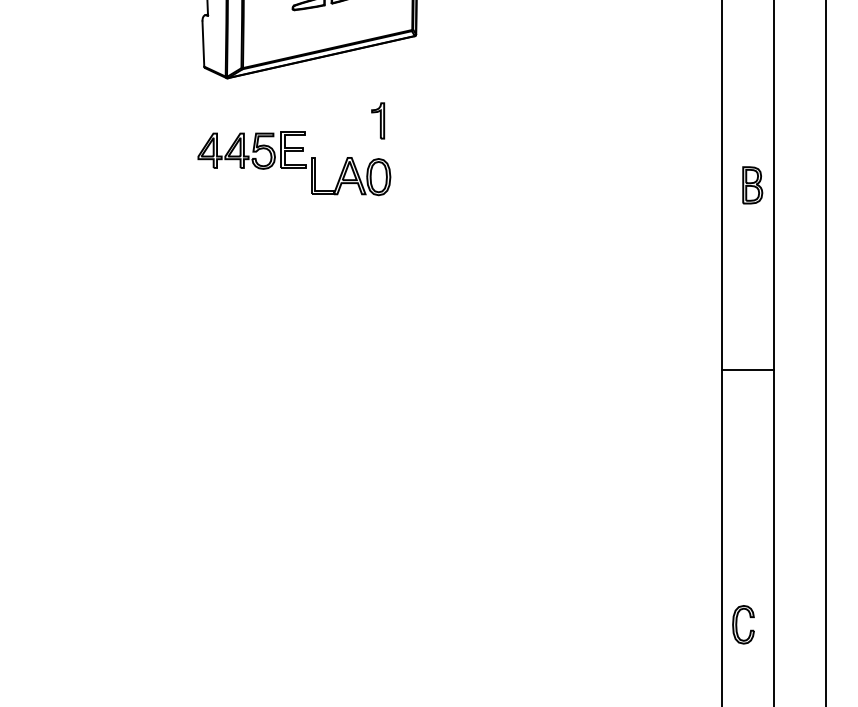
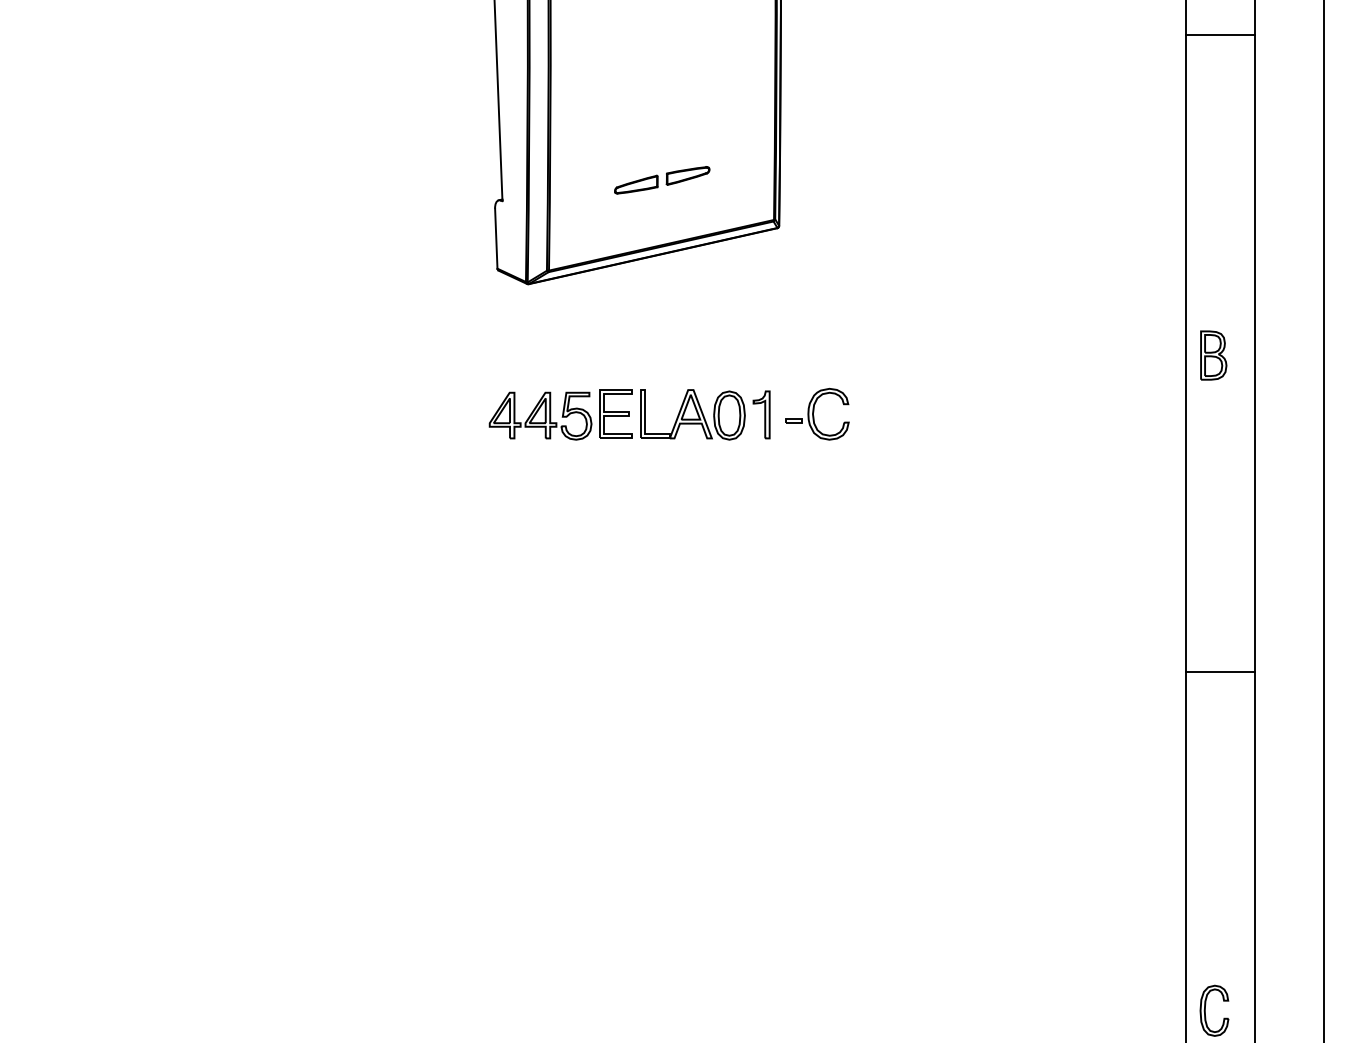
part: (378, 120) -> (761, 414), moved
part: (251, 149) -> (560, 414), moved
part: (444, 175) -> (817, 413), added
part: (752, 185) -> (1213, 355), moved

